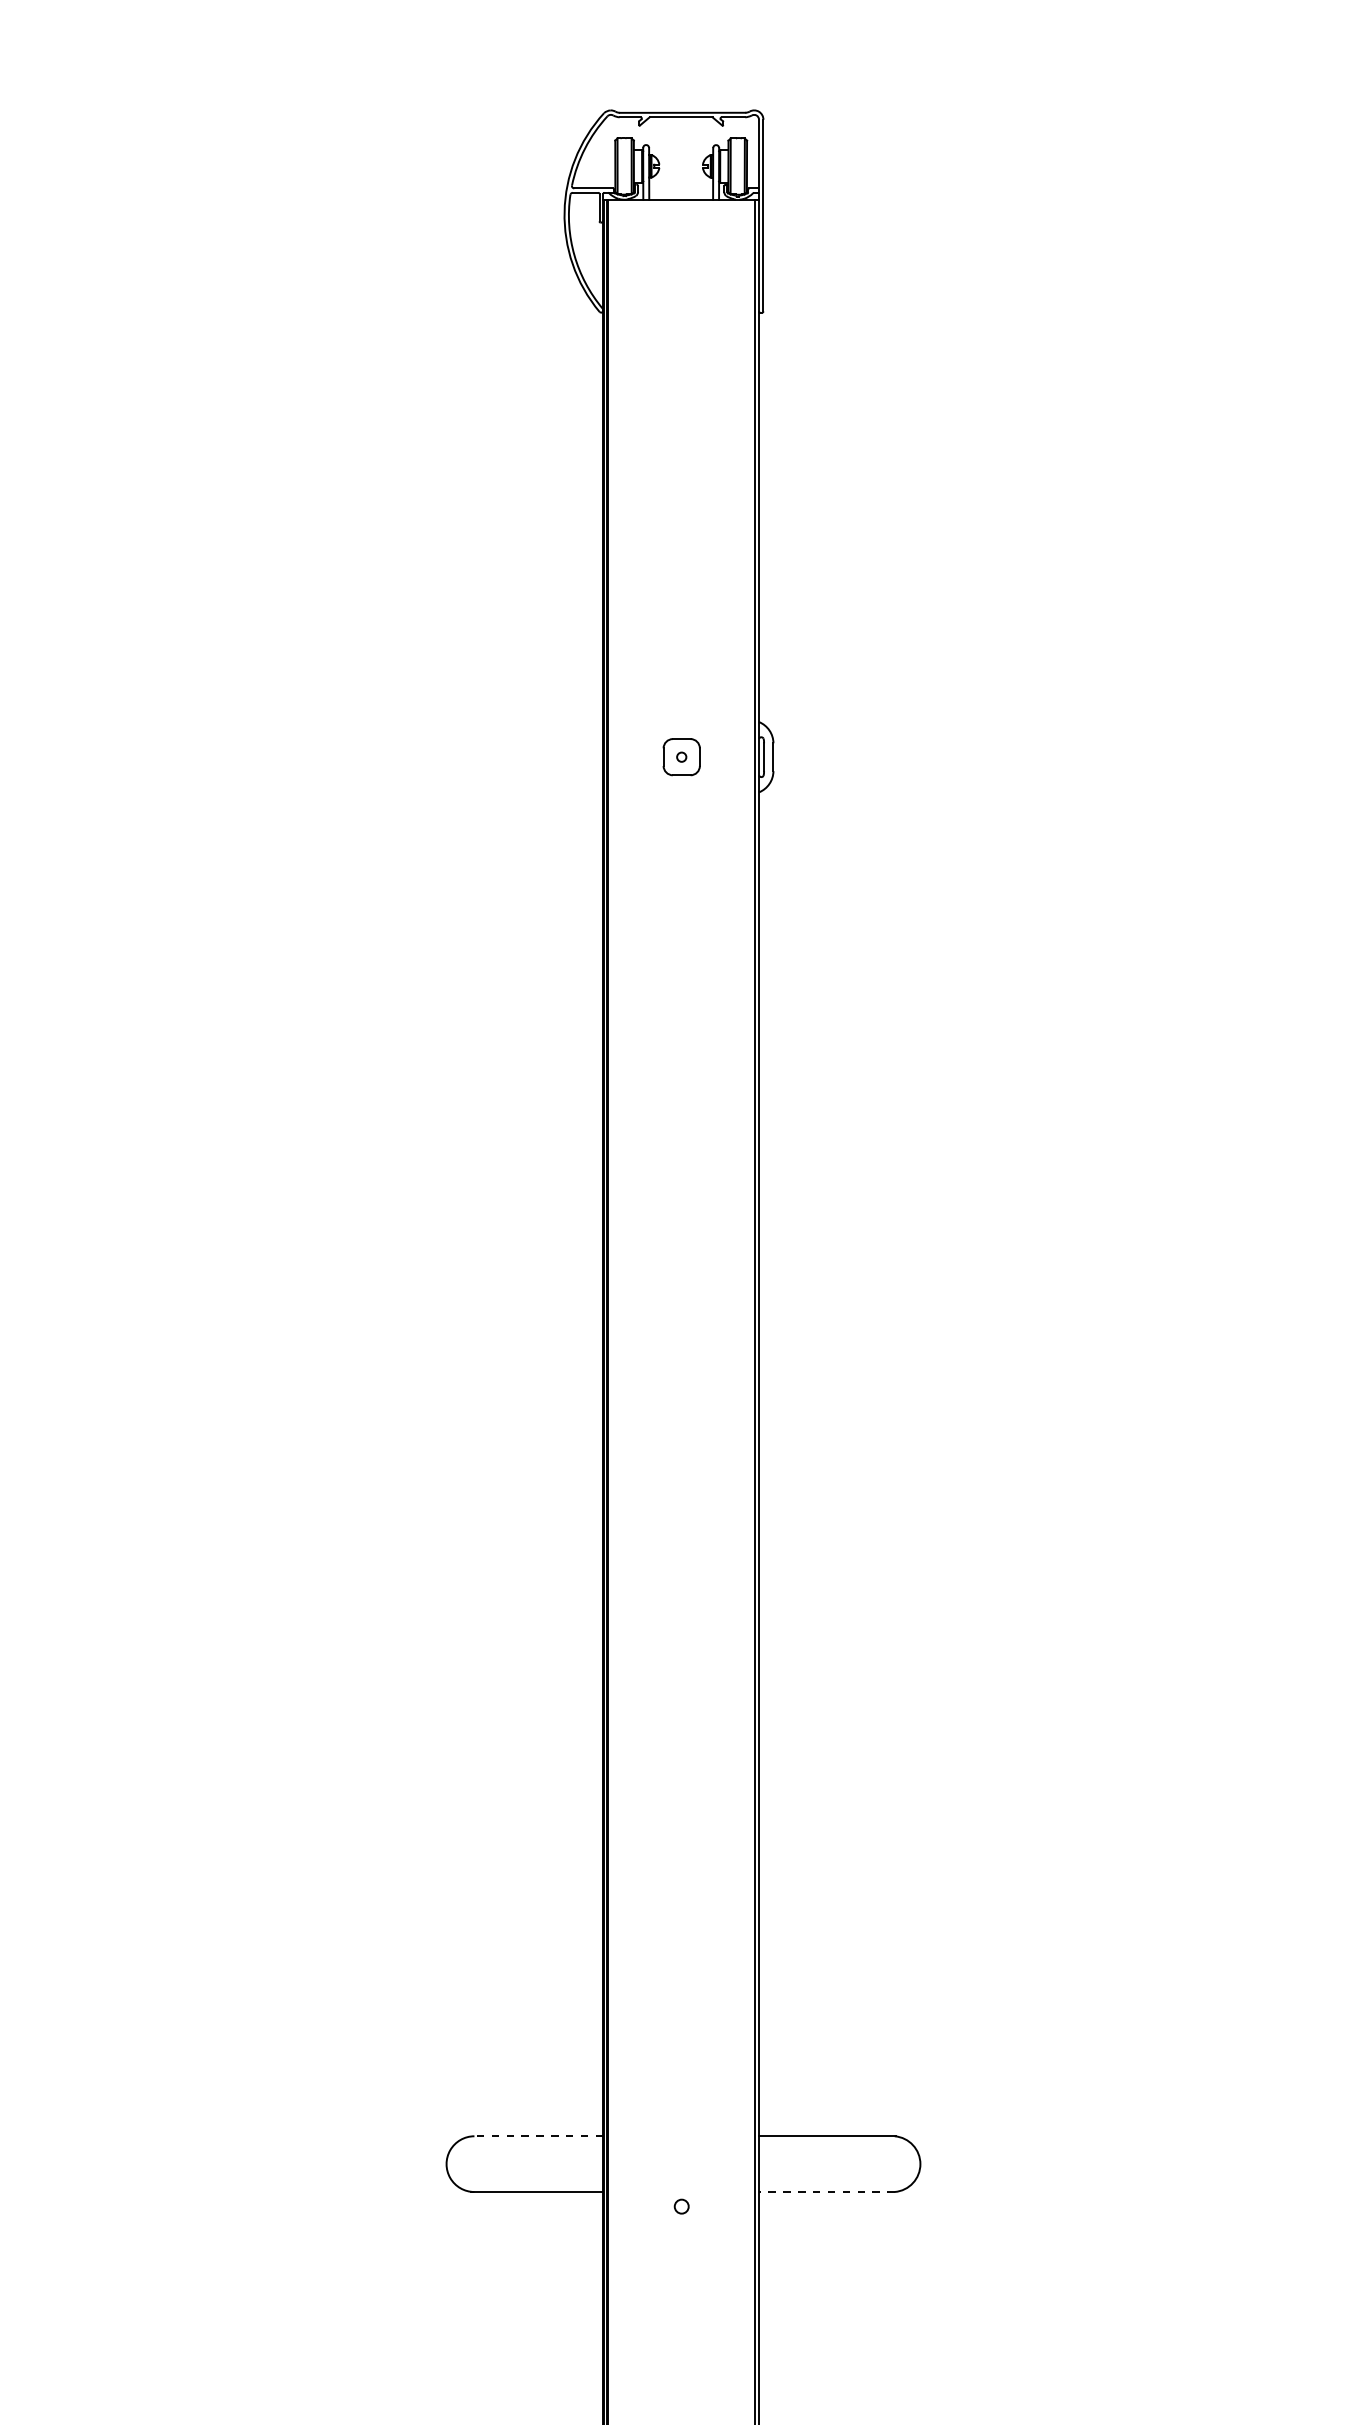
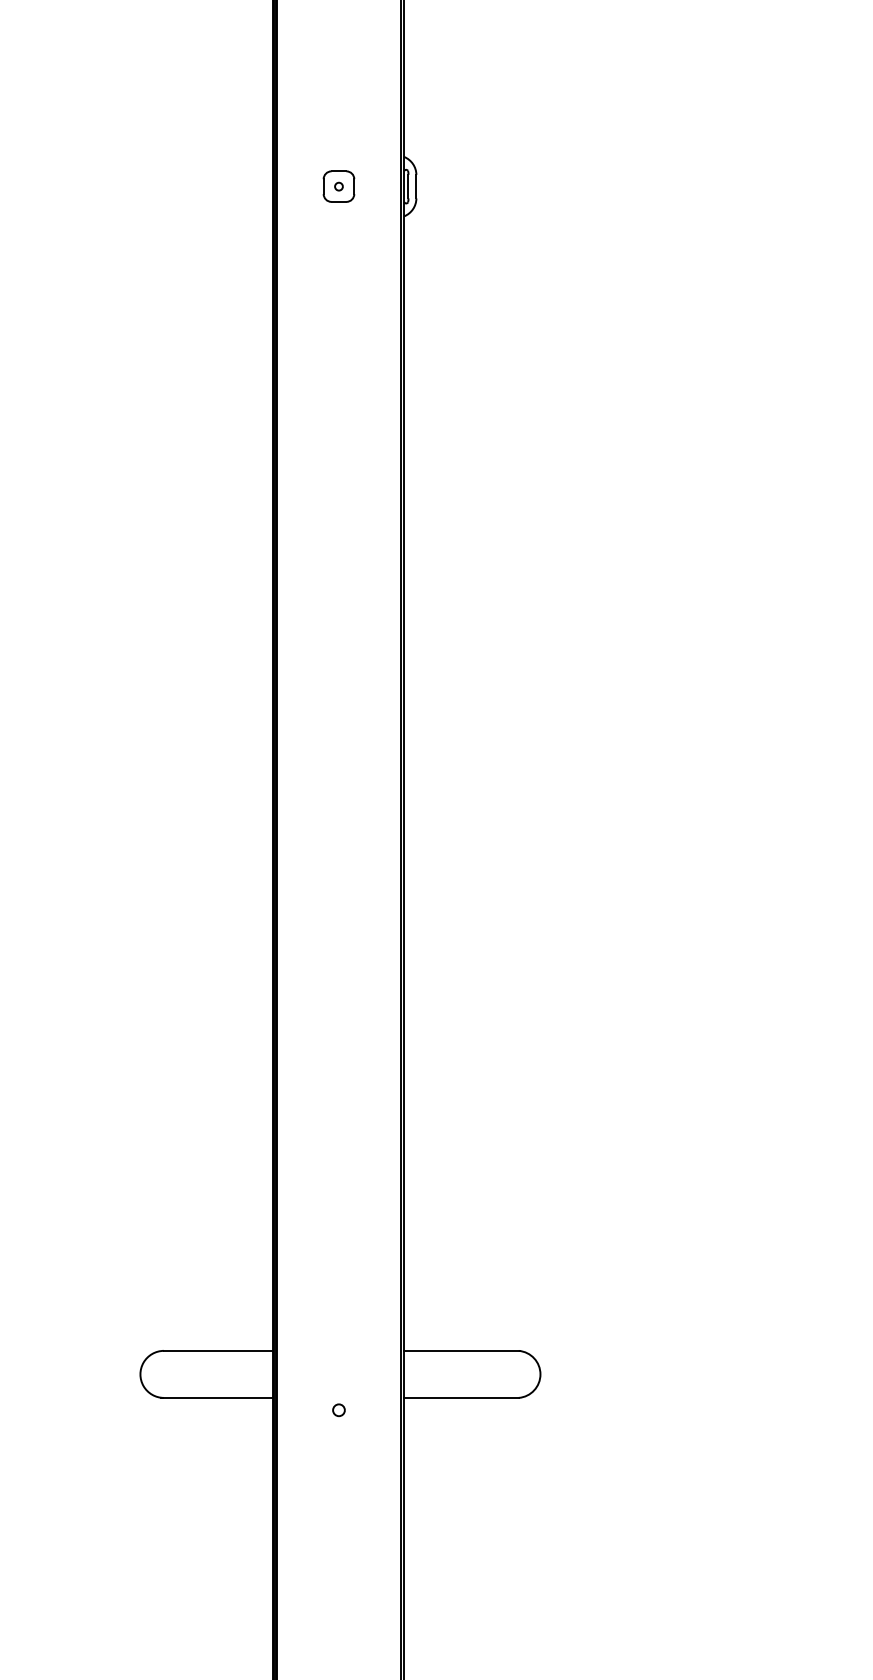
line: (538, 2136) -> (218, 1351), dashed -> solid
line: (826, 2192) -> (461, 1398), dashed -> solid

